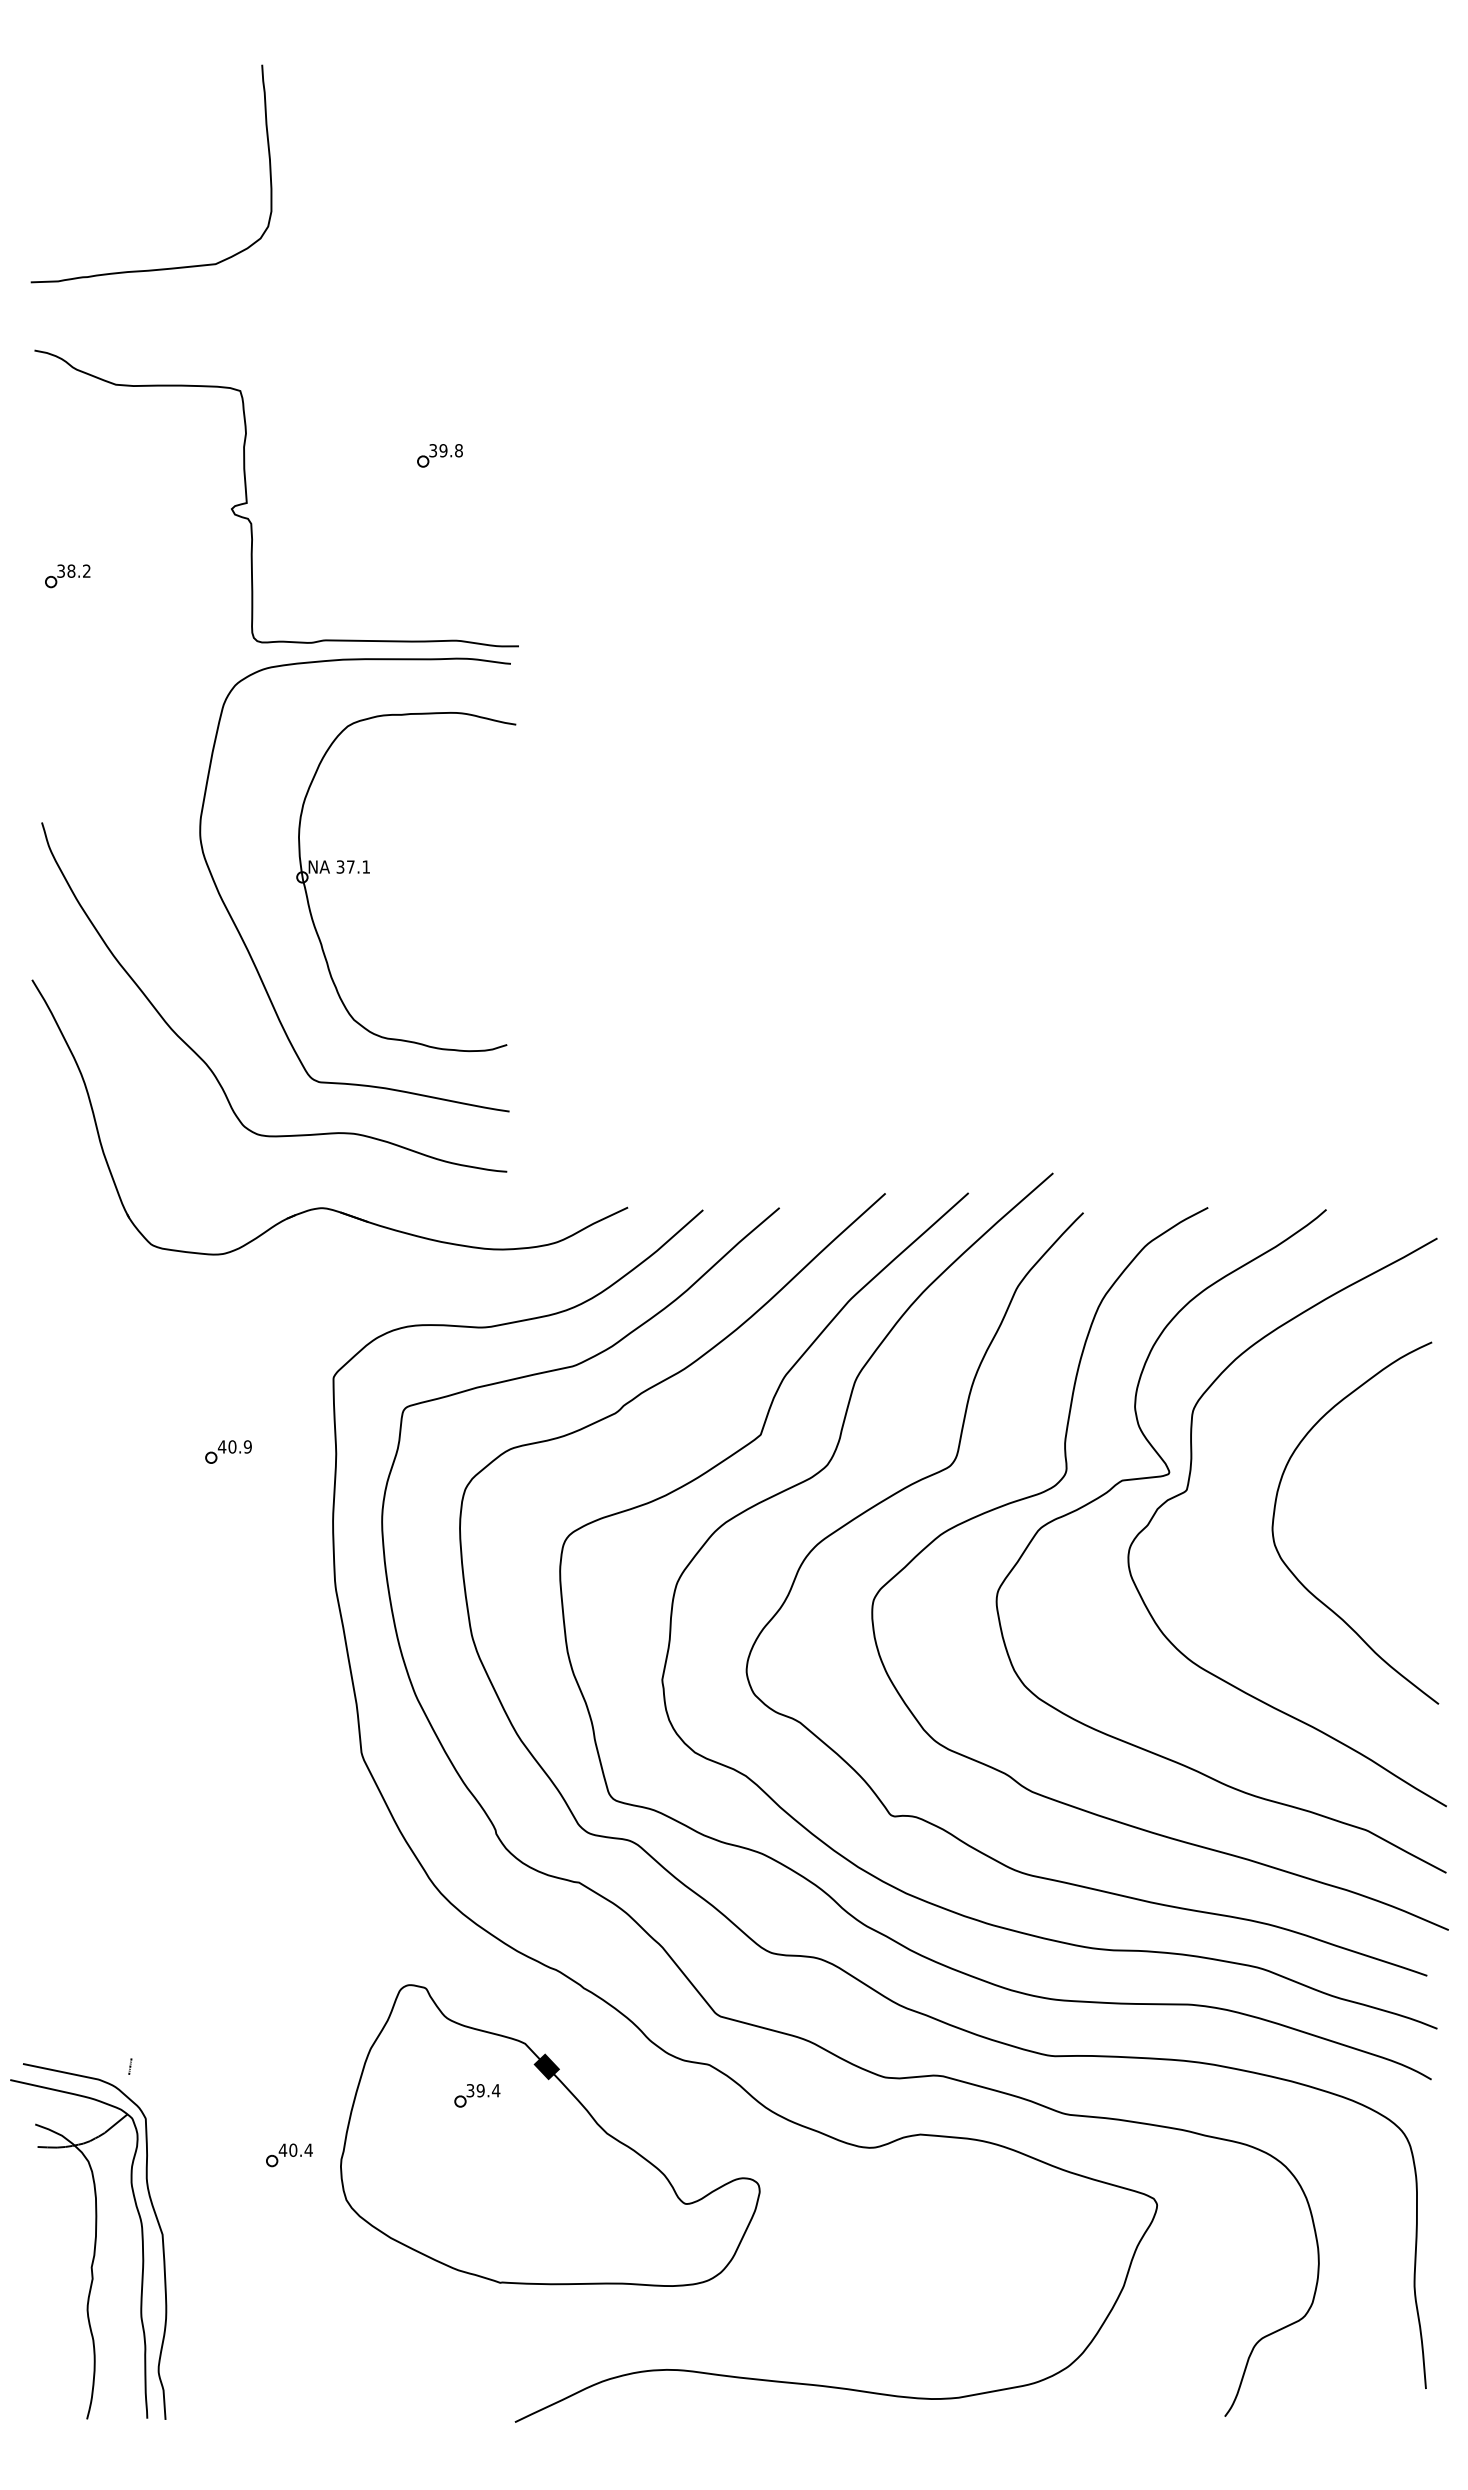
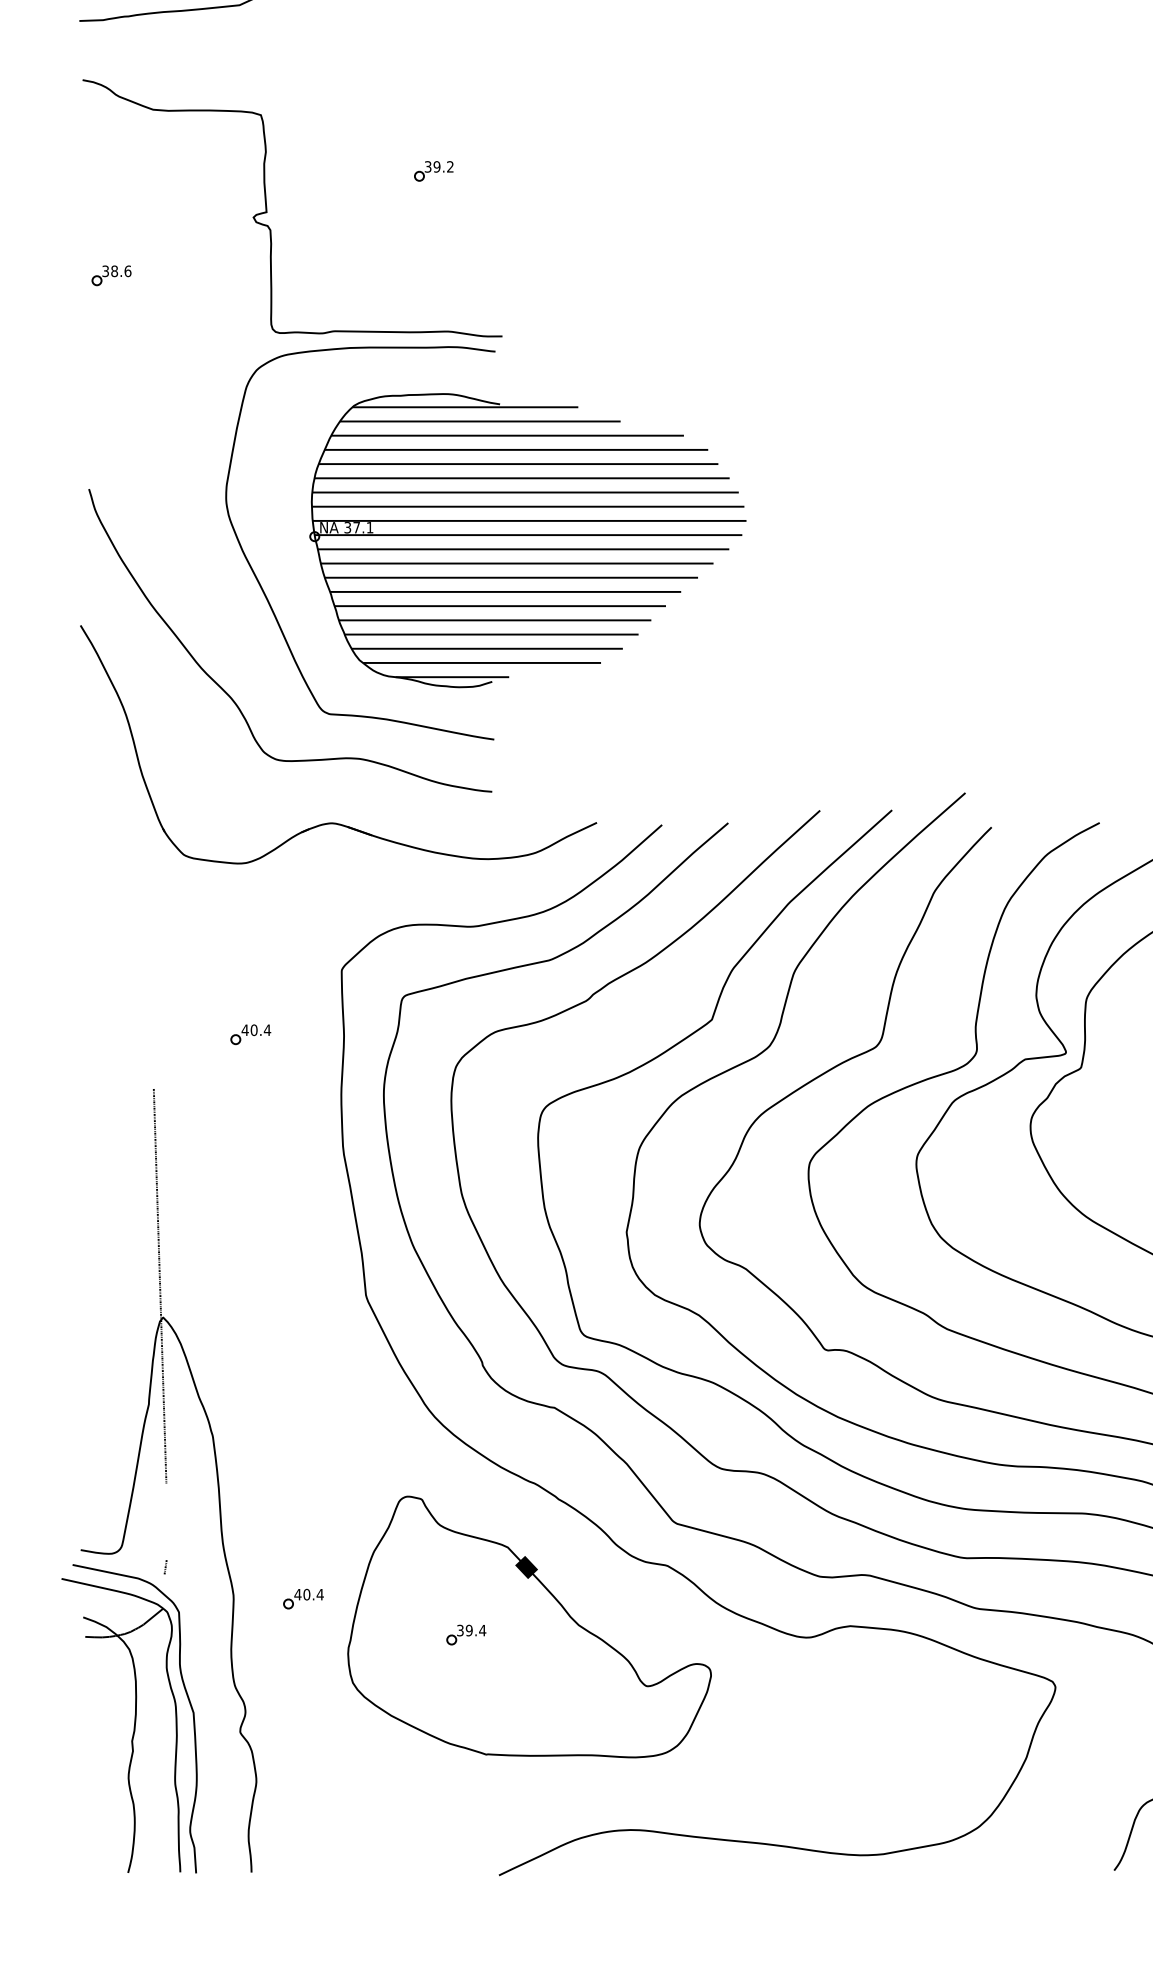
text: (458, 450) -> (450, 166), 39.8 -> 39.2
text: (86, 570) -> (127, 270), 38.2 -> 38.6
hatch: (549, 883) -> (528, 541), added
text: (247, 1446) -> (267, 1029), 40.9 -> 40.4
part: (133, 1966) -> (168, 1480), added
part: (477, 2095) -> (466, 1634), moved
part: (289, 2155) -> (303, 1599), moved

